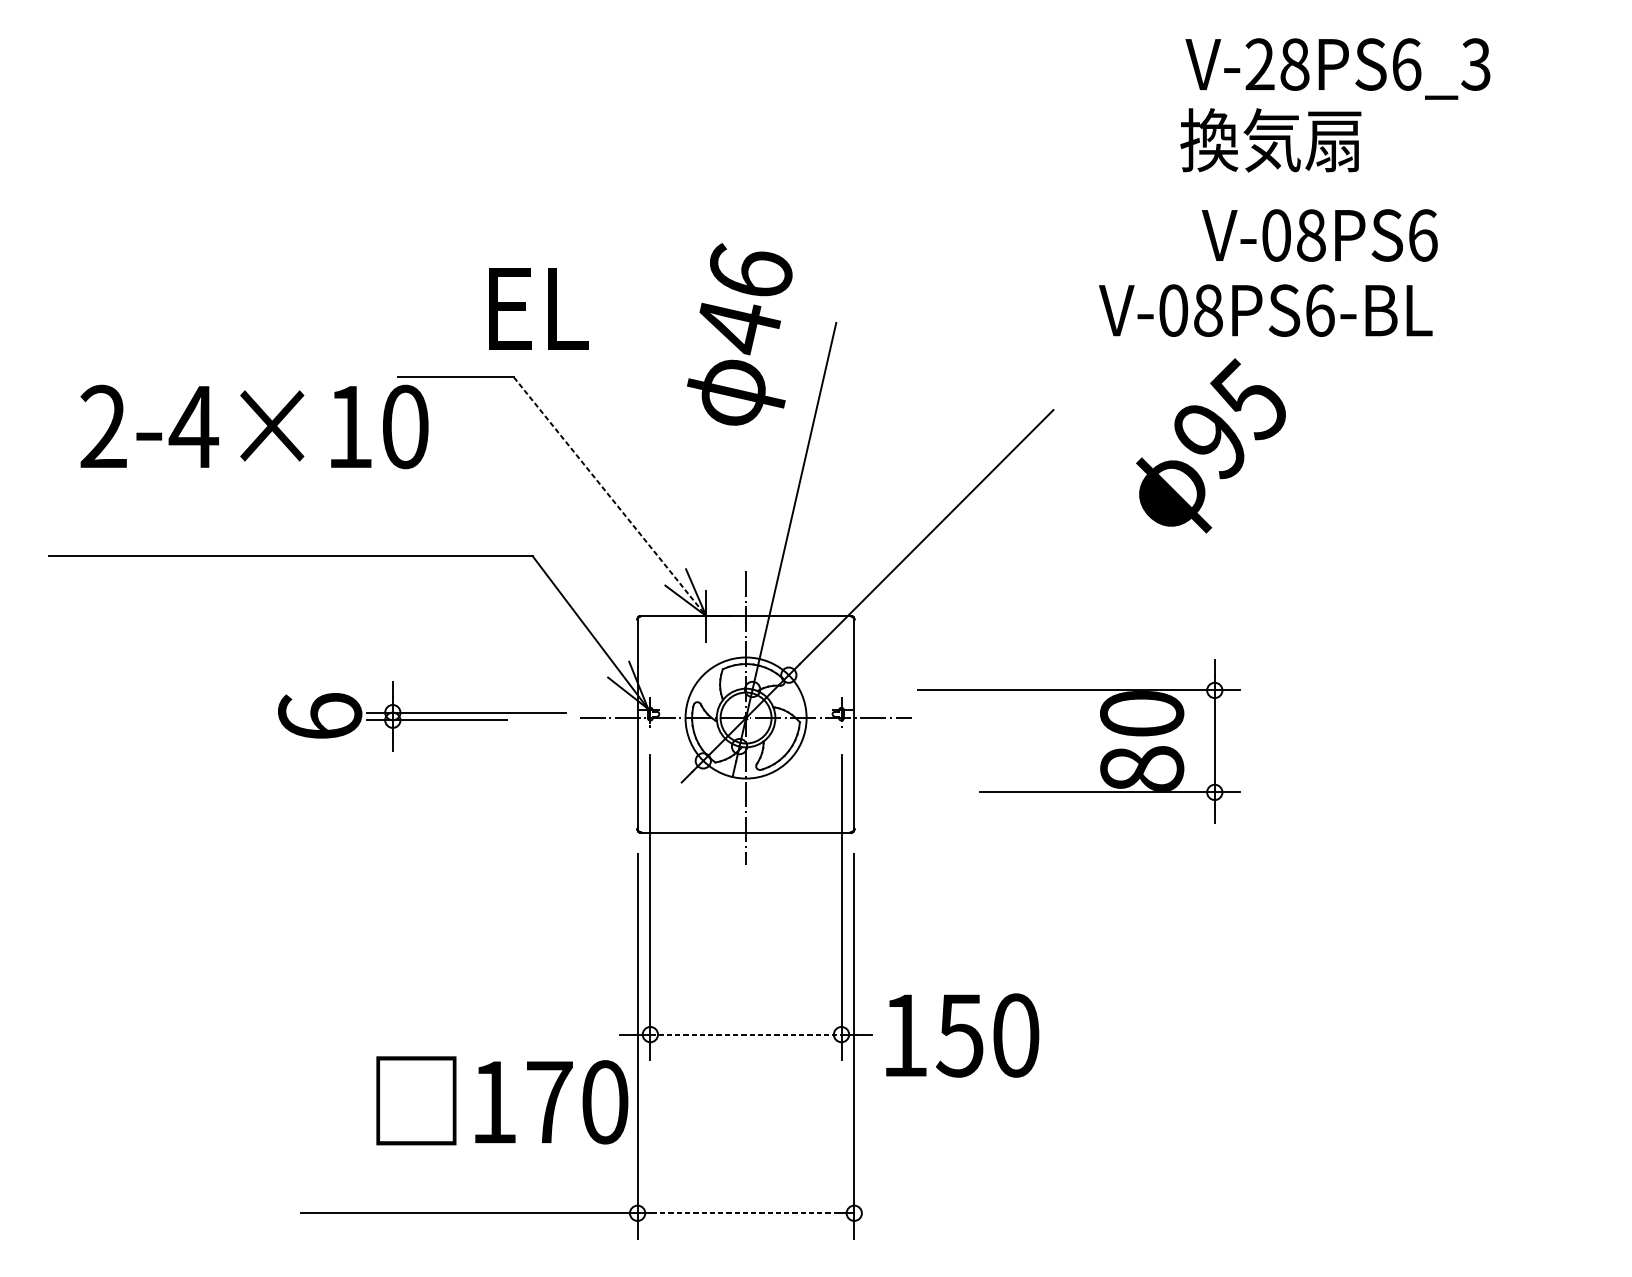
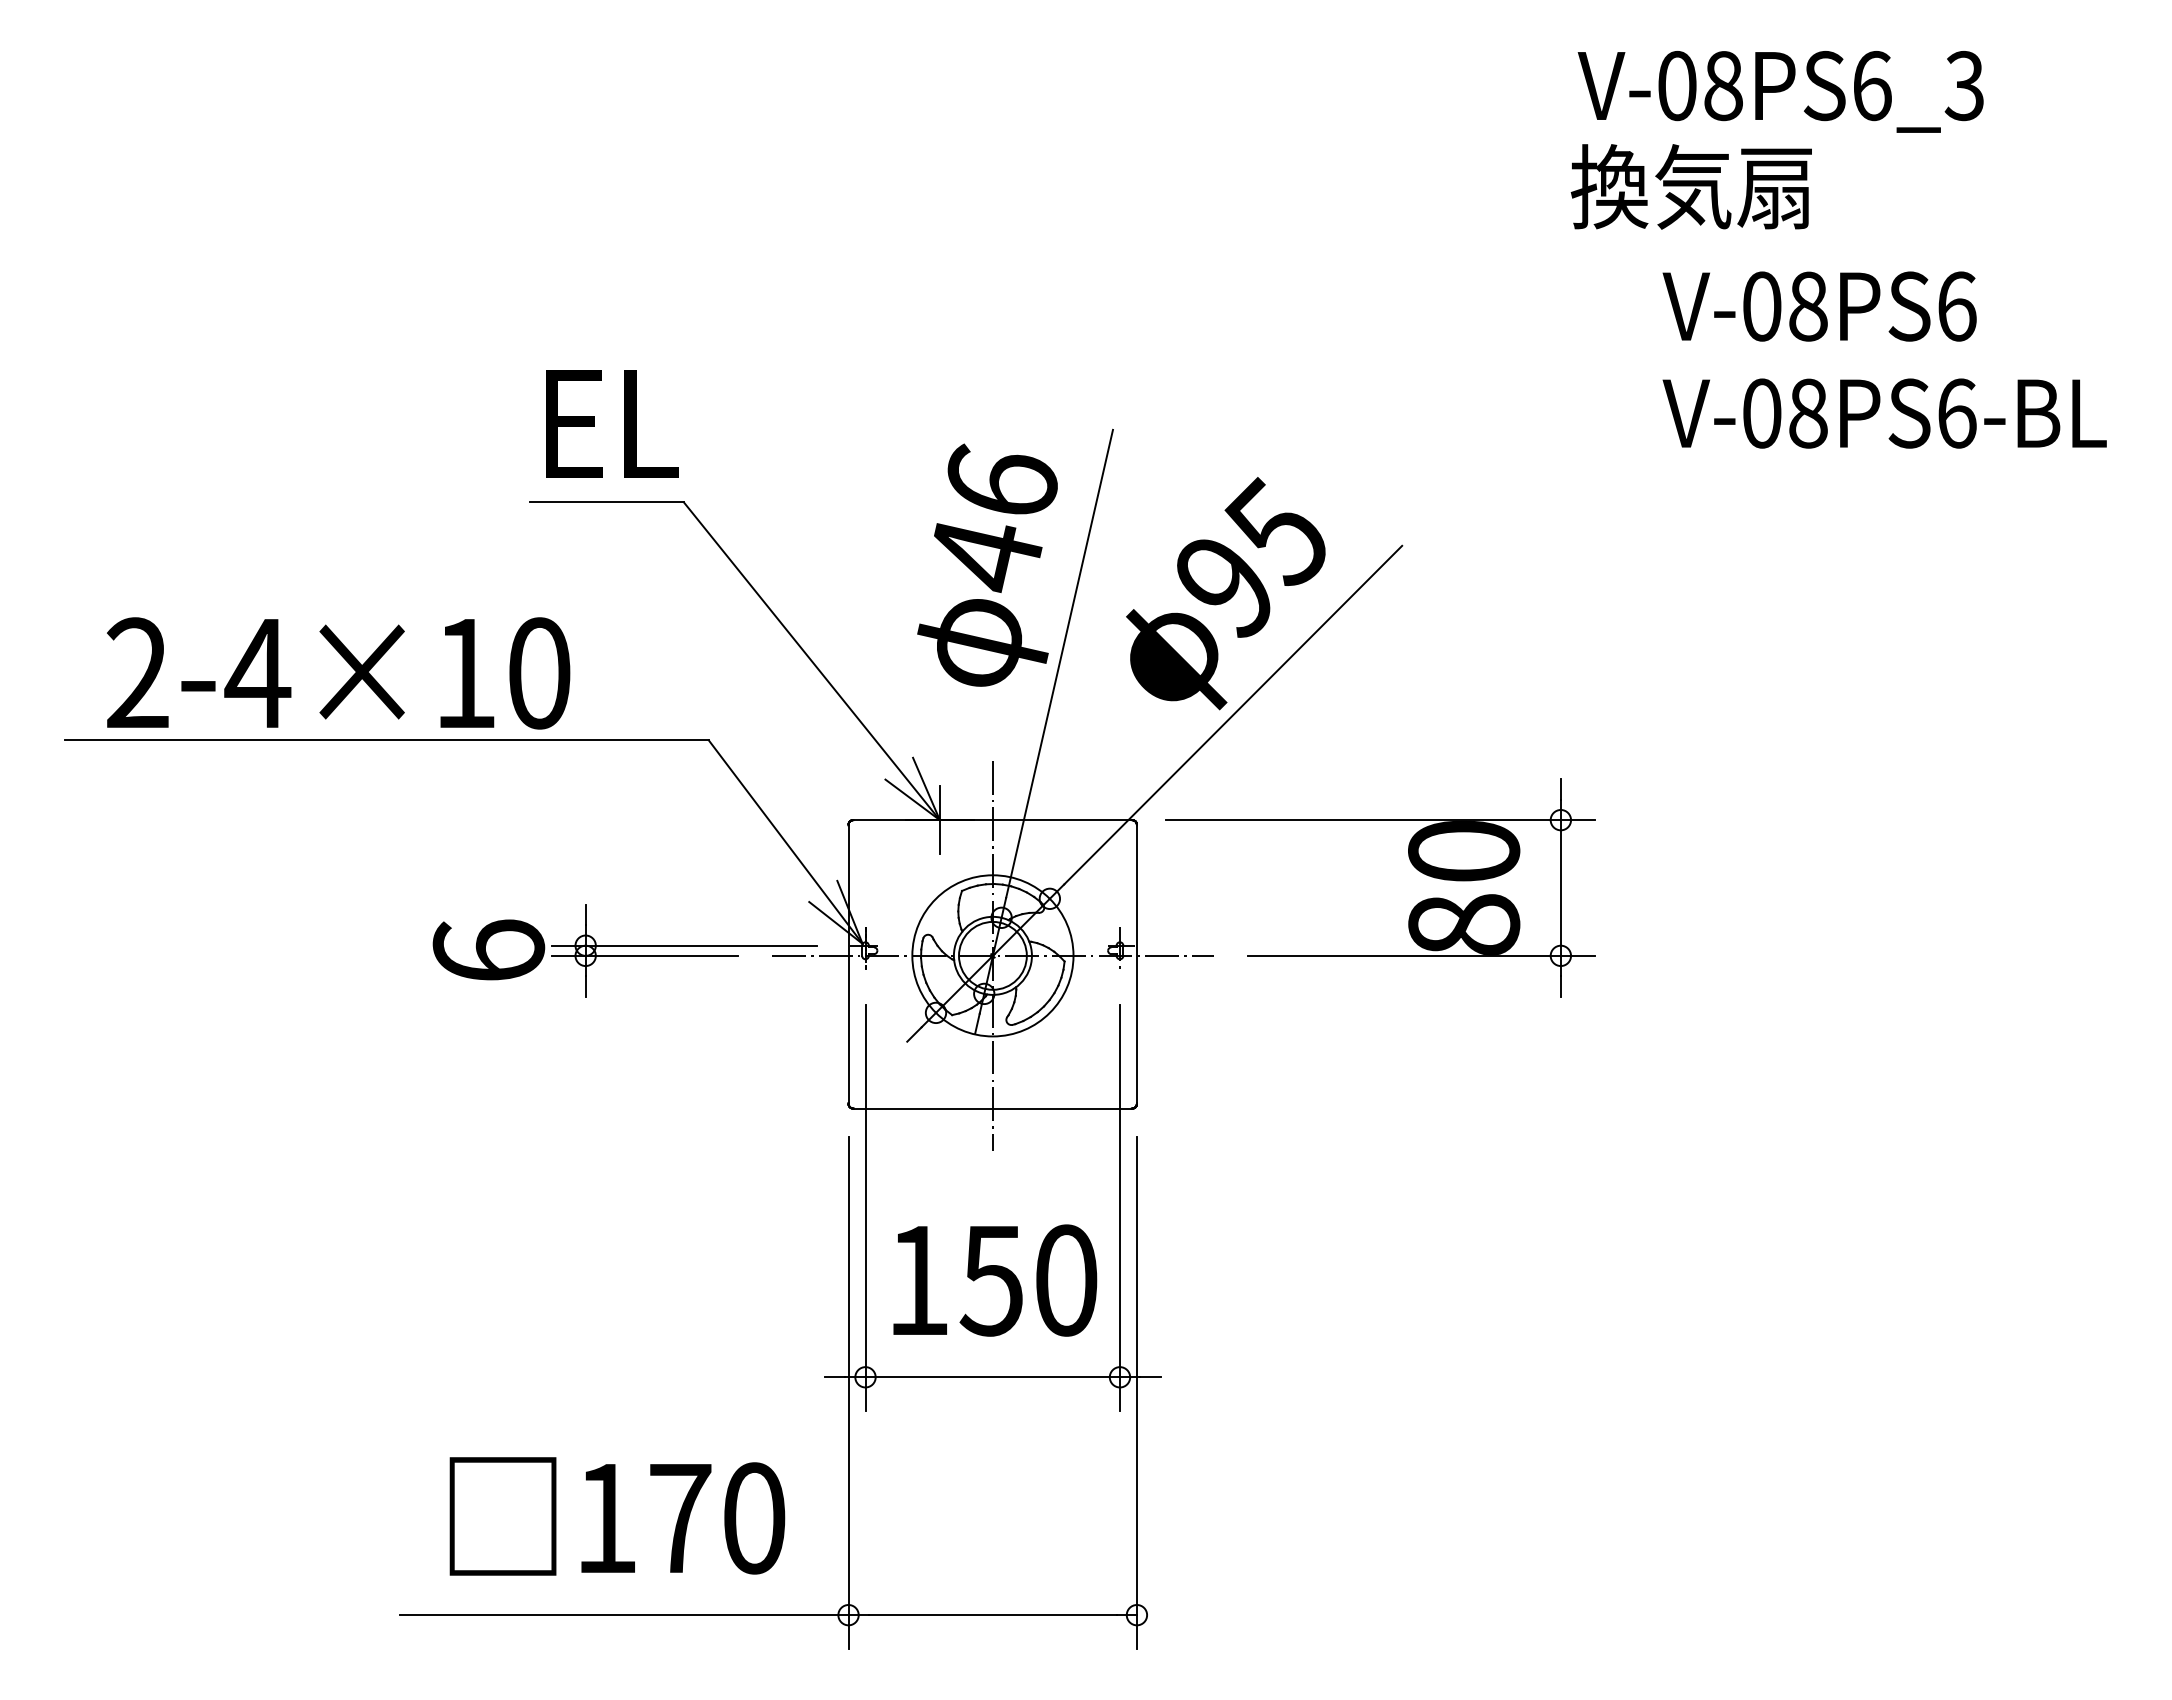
text: (1260, 64) -> (1677, 86), V-28PS6_3 -> V-08PS6_3
text: (1319, 235) -> (1819, 306), moved
text: (539, 308) -> (612, 423), moved
text: (1265, 310) -> (1884, 413), moved
text: (739, 333) -> (987, 564), moved
text: (254, 427) -> (338, 673), moved
text: (1210, 445) -> (1225, 593), moved
line: (609, 496) -> (811, 661), dashed -> solid
part: (421, 716) -> (624, 950), moved
part: (1104, 756) -> (1413, 907), moved
line: (746, 1034) -> (993, 1377), dashed -> solid
text: (962, 1035) -> (995, 1280), moved
text: (502, 1100) -> (617, 1516), moved
line: (745, 1213) -> (992, 1615), dashed -> solid

